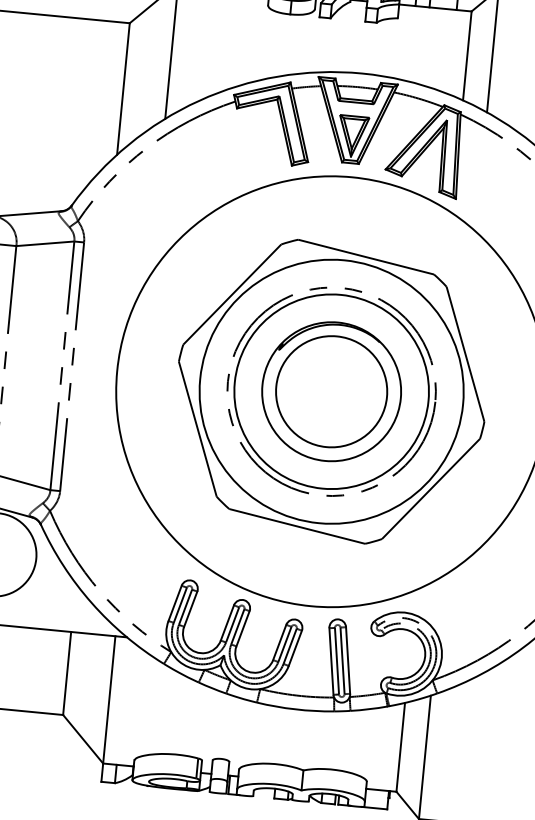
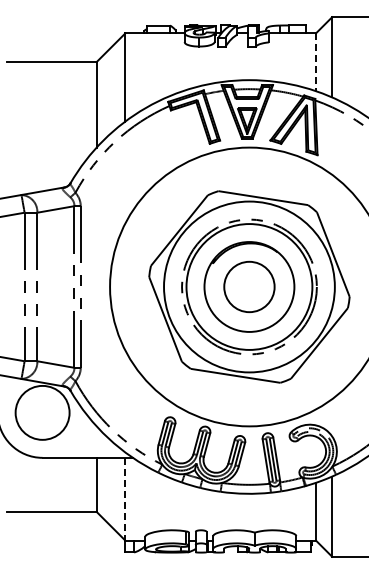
line: (466, 56) -> (315, 62), solid -> dashed
circle: (331, 391) -> (249, 286), size x0.7
line: (109, 700) -> (125, 499), solid -> dashed

